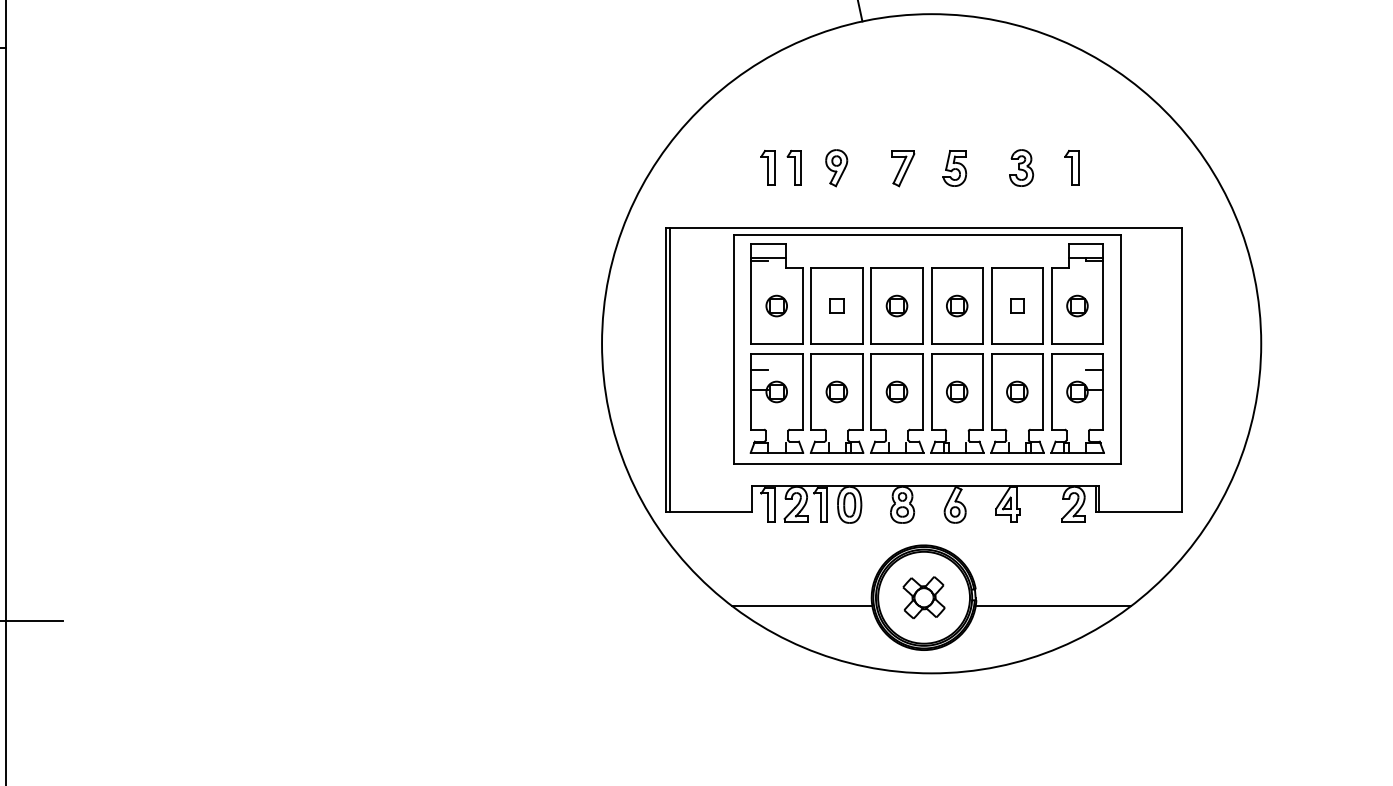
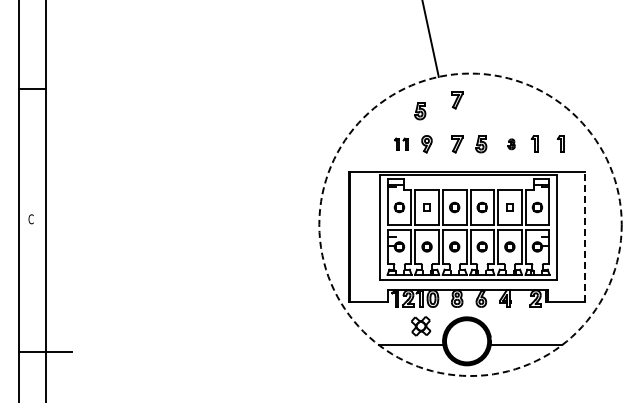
part: (903, 72) -> (457, 100), added
part: (822, 96) -> (420, 111), added
part: (781, 166) -> (401, 143), size x0.7
part: (1127, 166) -> (560, 143), added
part: (1020, 168) -> (511, 144), size x0.6
circle: (931, 343) -> (470, 224), solid -> dashed
line: (1182, 369) -> (585, 236), solid -> dashed
part: (924, 598) -> (421, 326), moved

